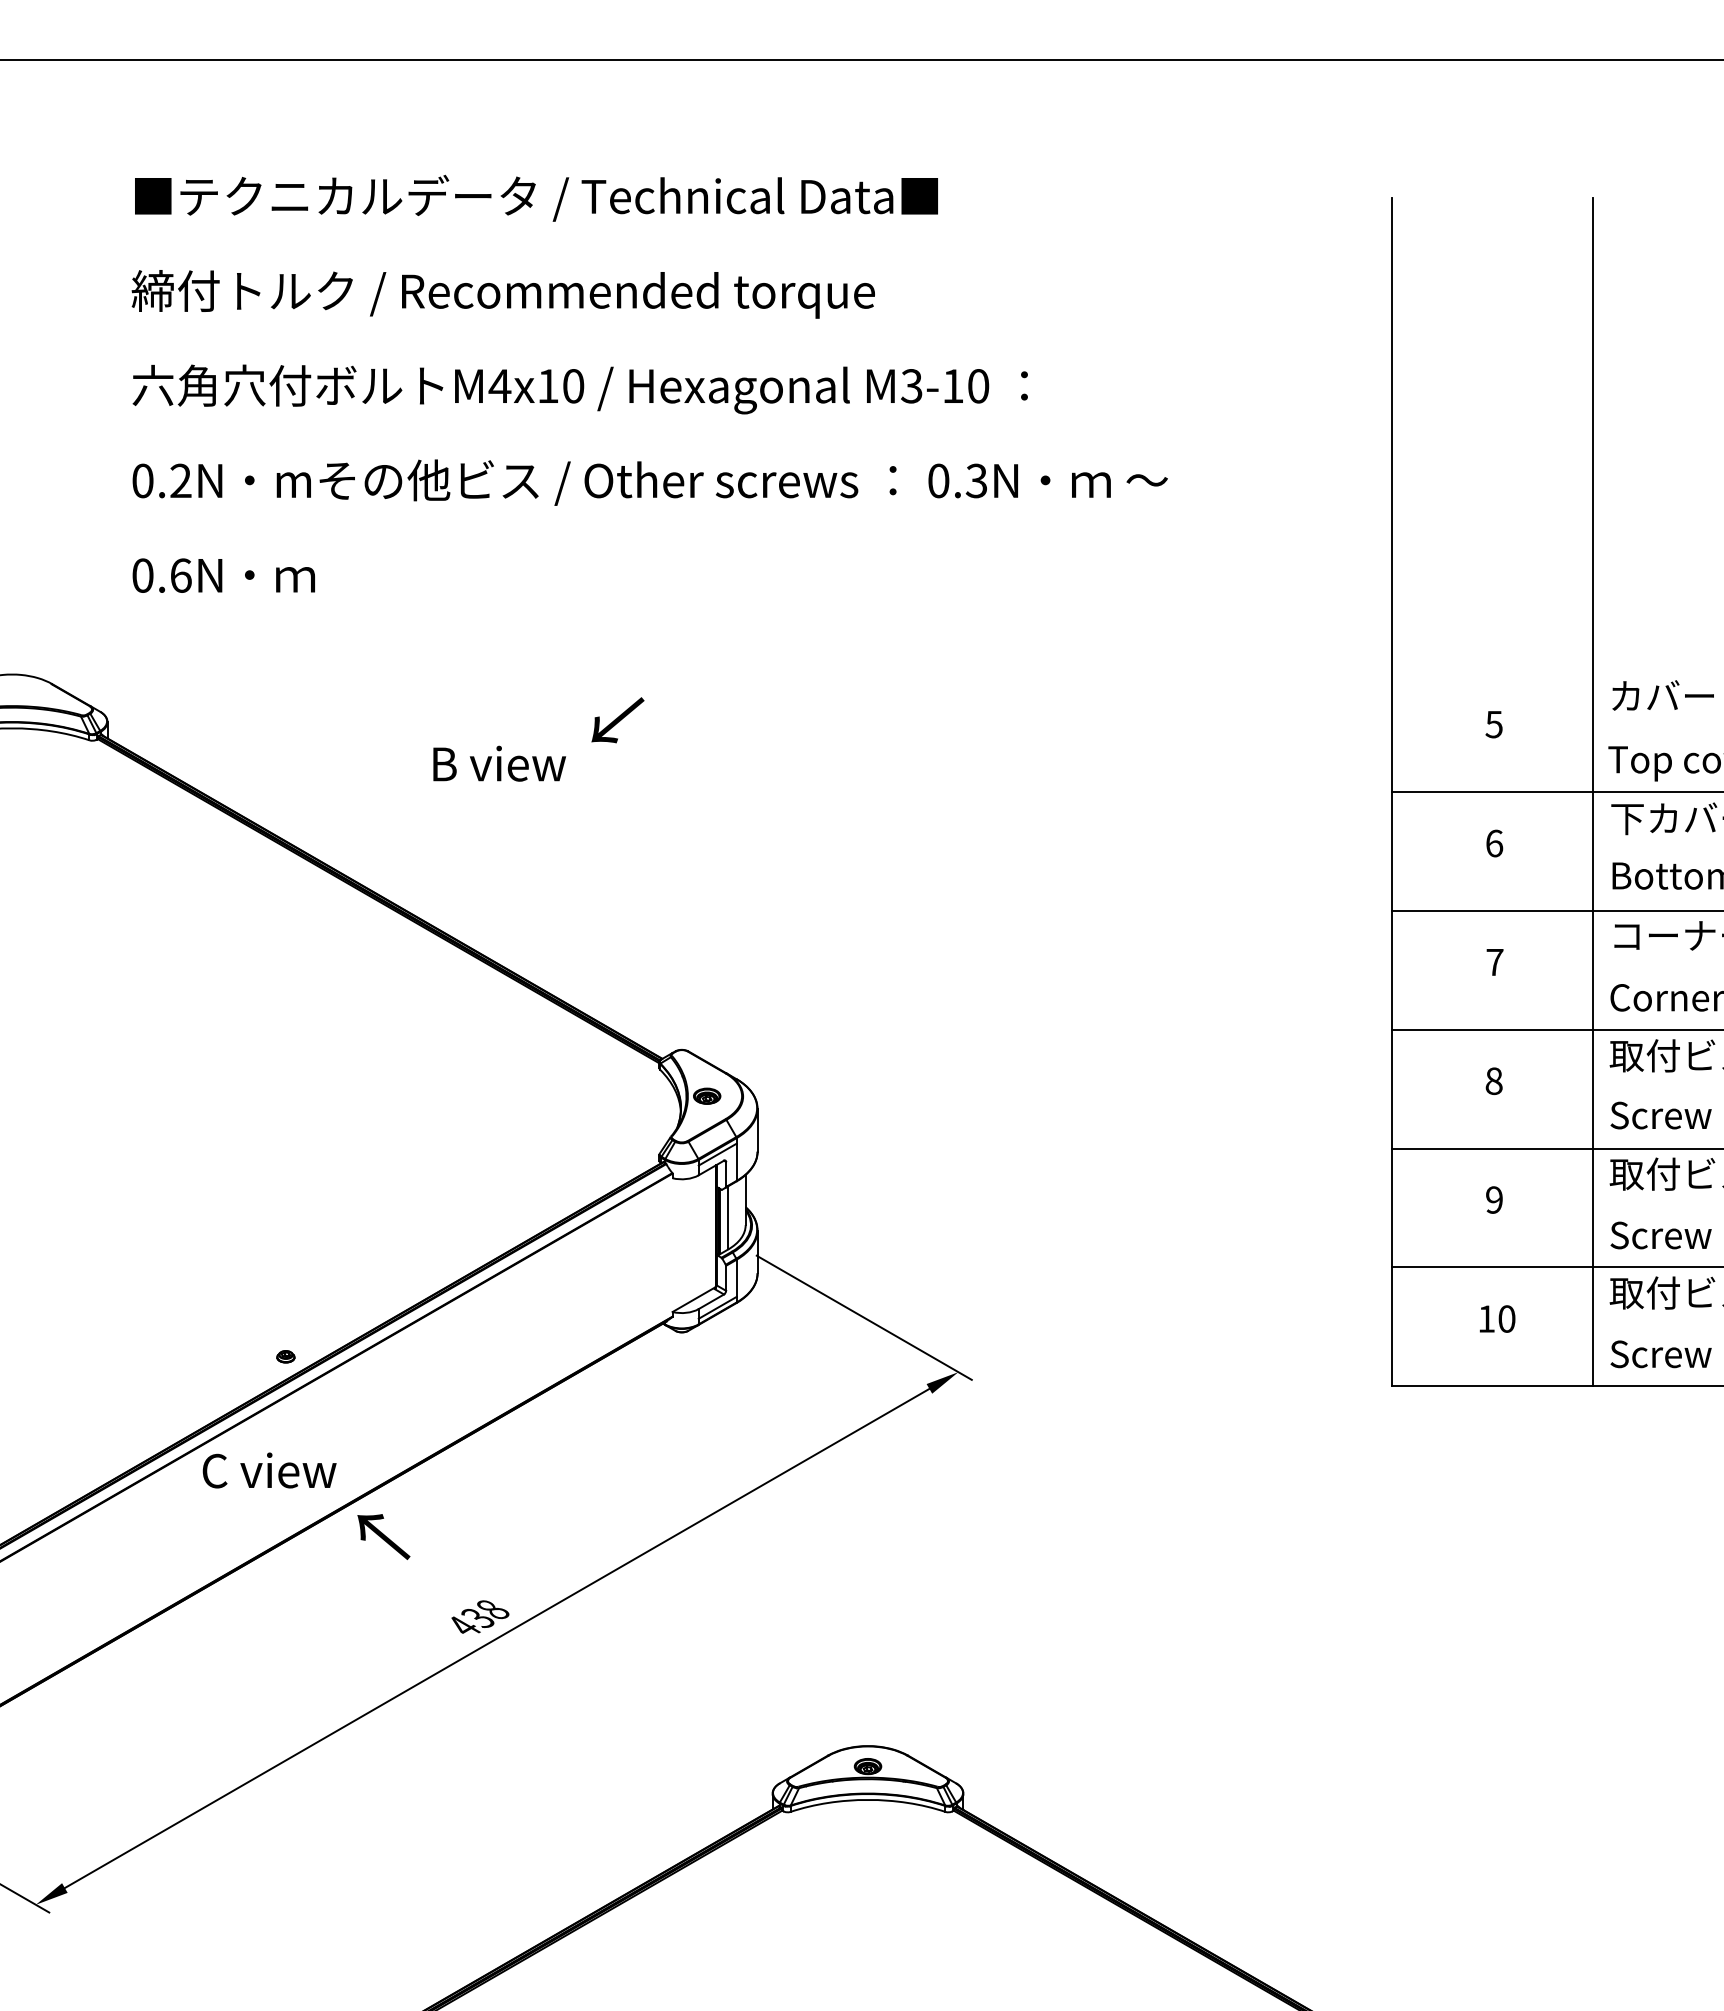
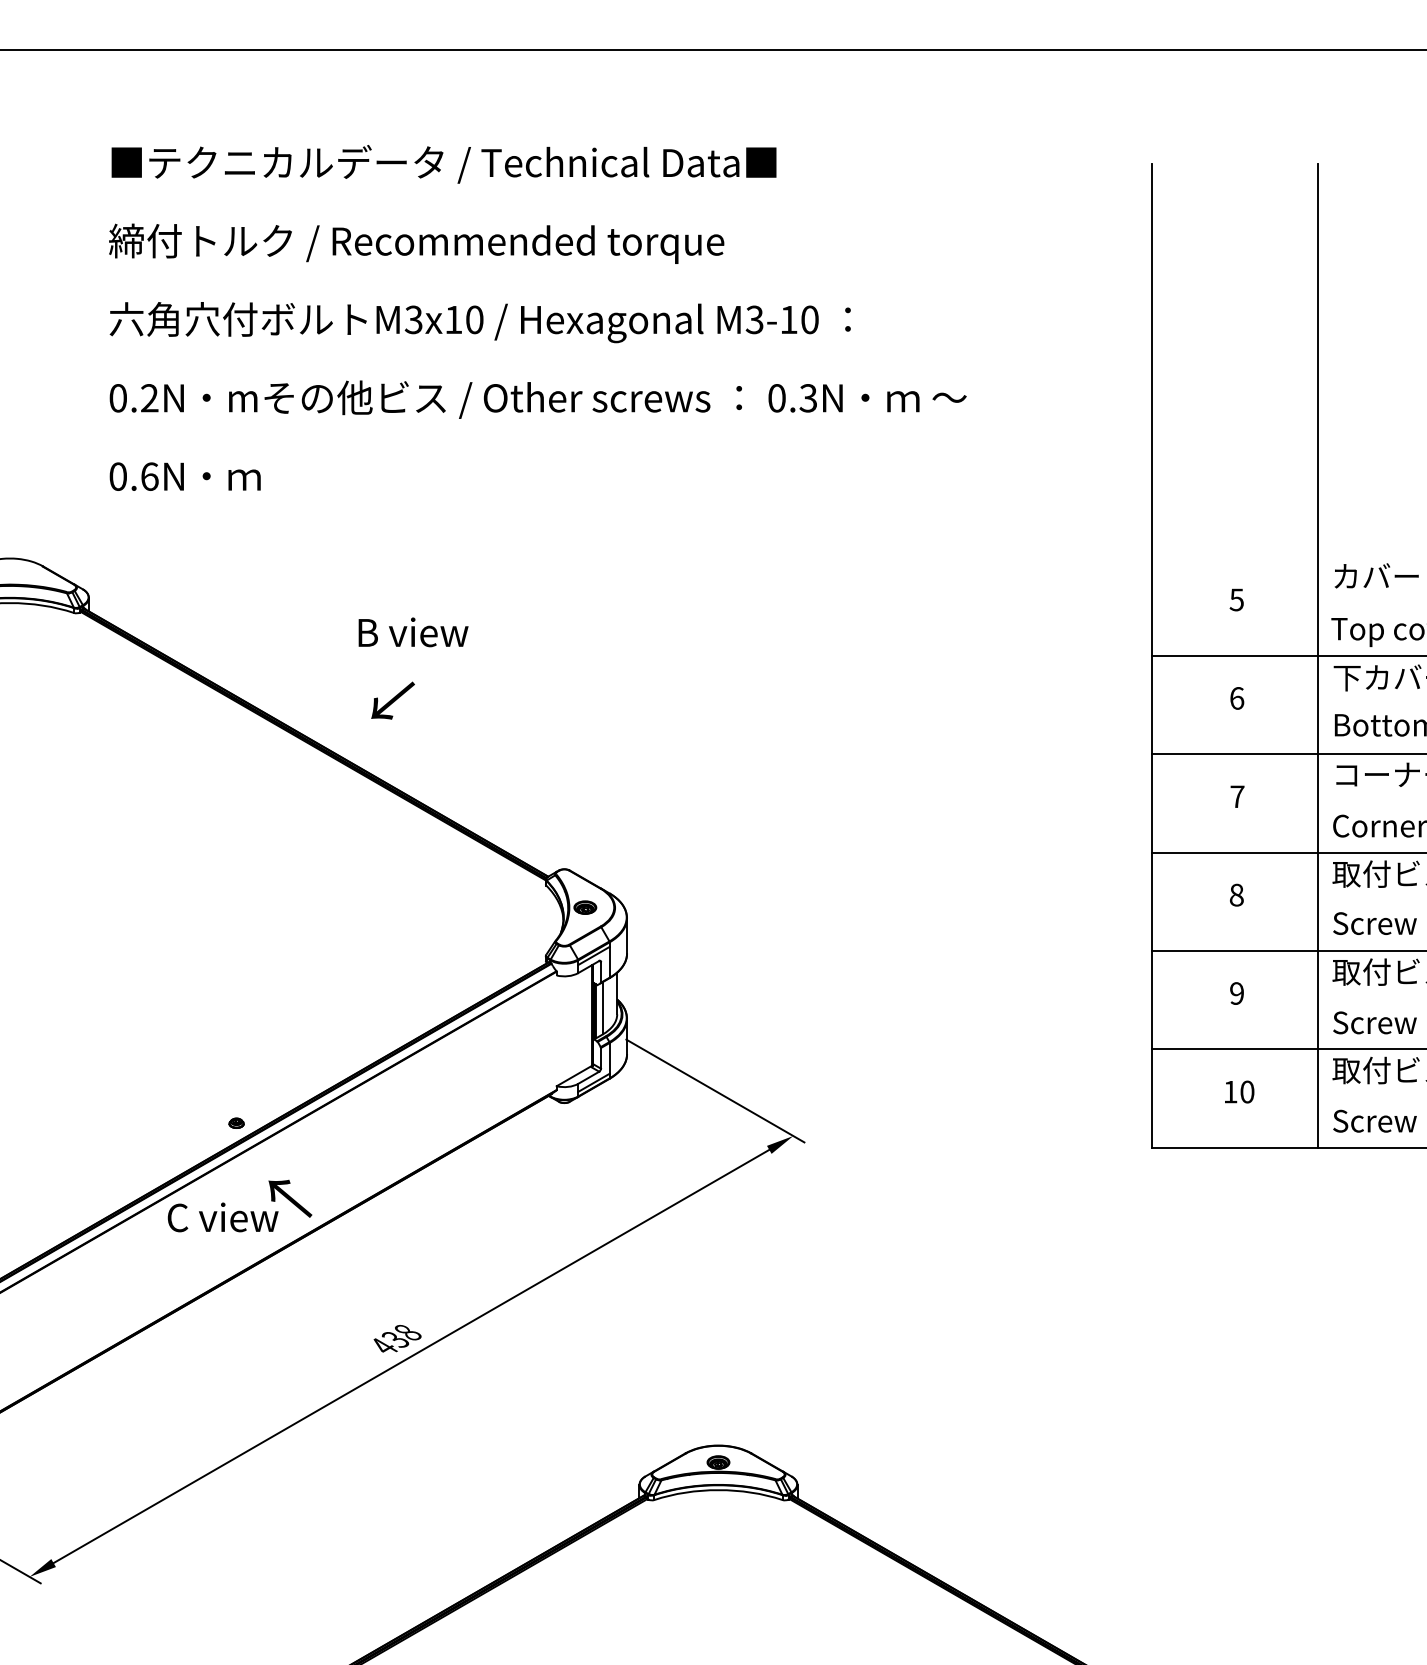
text: (499, 386) -> (413, 320), M4x10 -> M3x10
text: (617, 720) -> (392, 700), moved
text: (383, 1536) -> (290, 1198), moved

